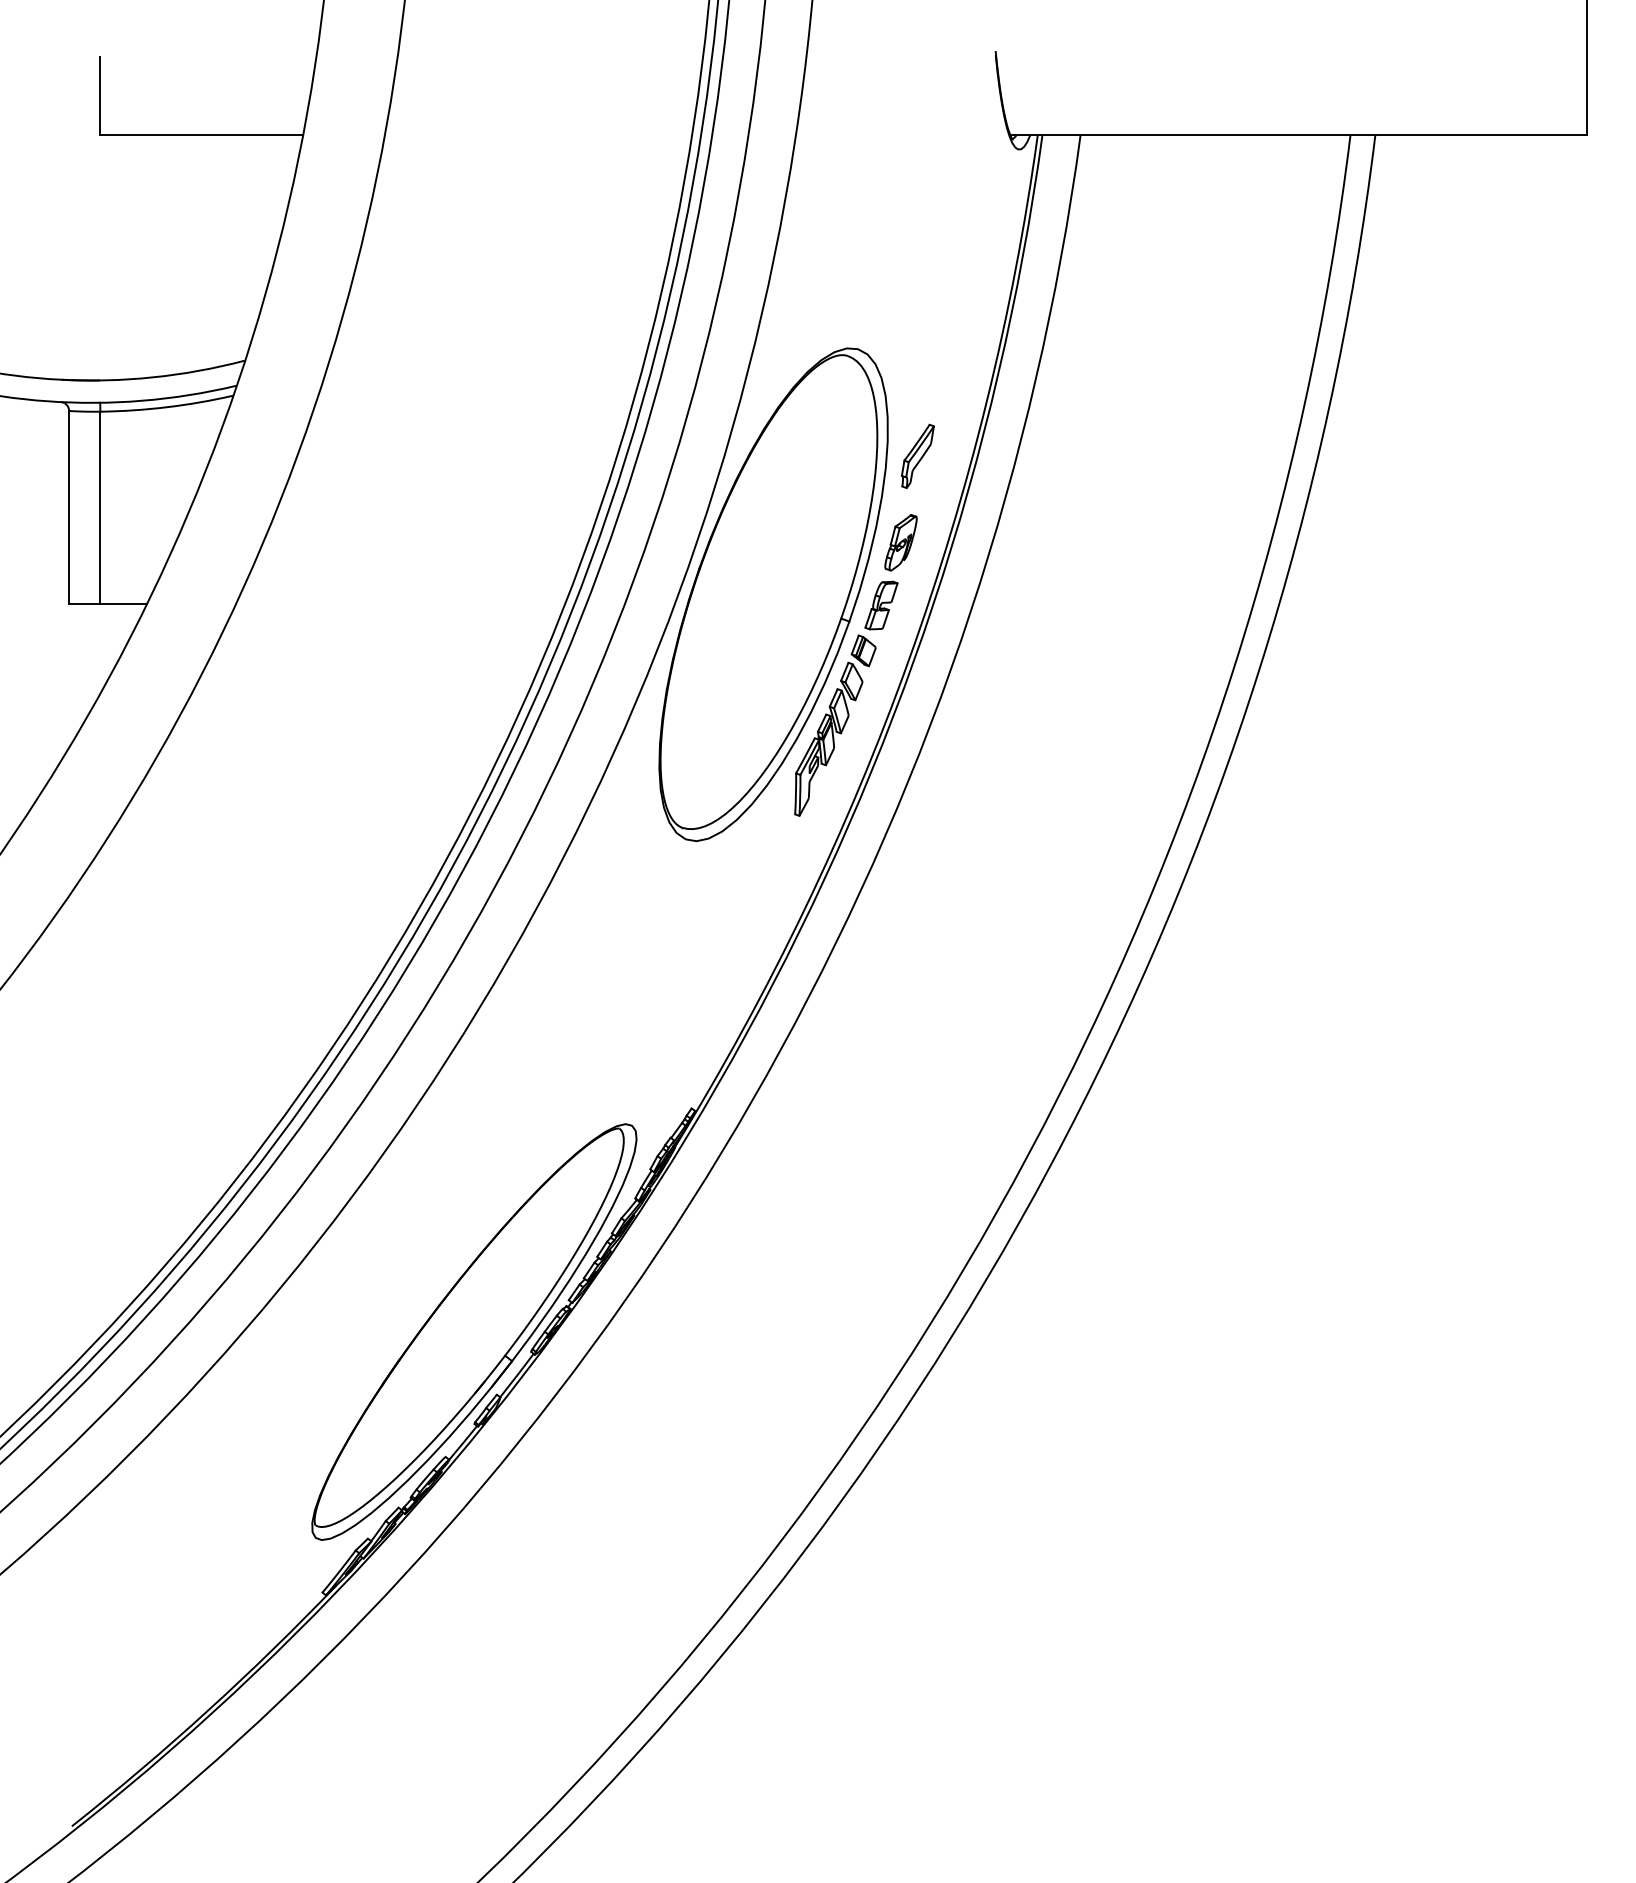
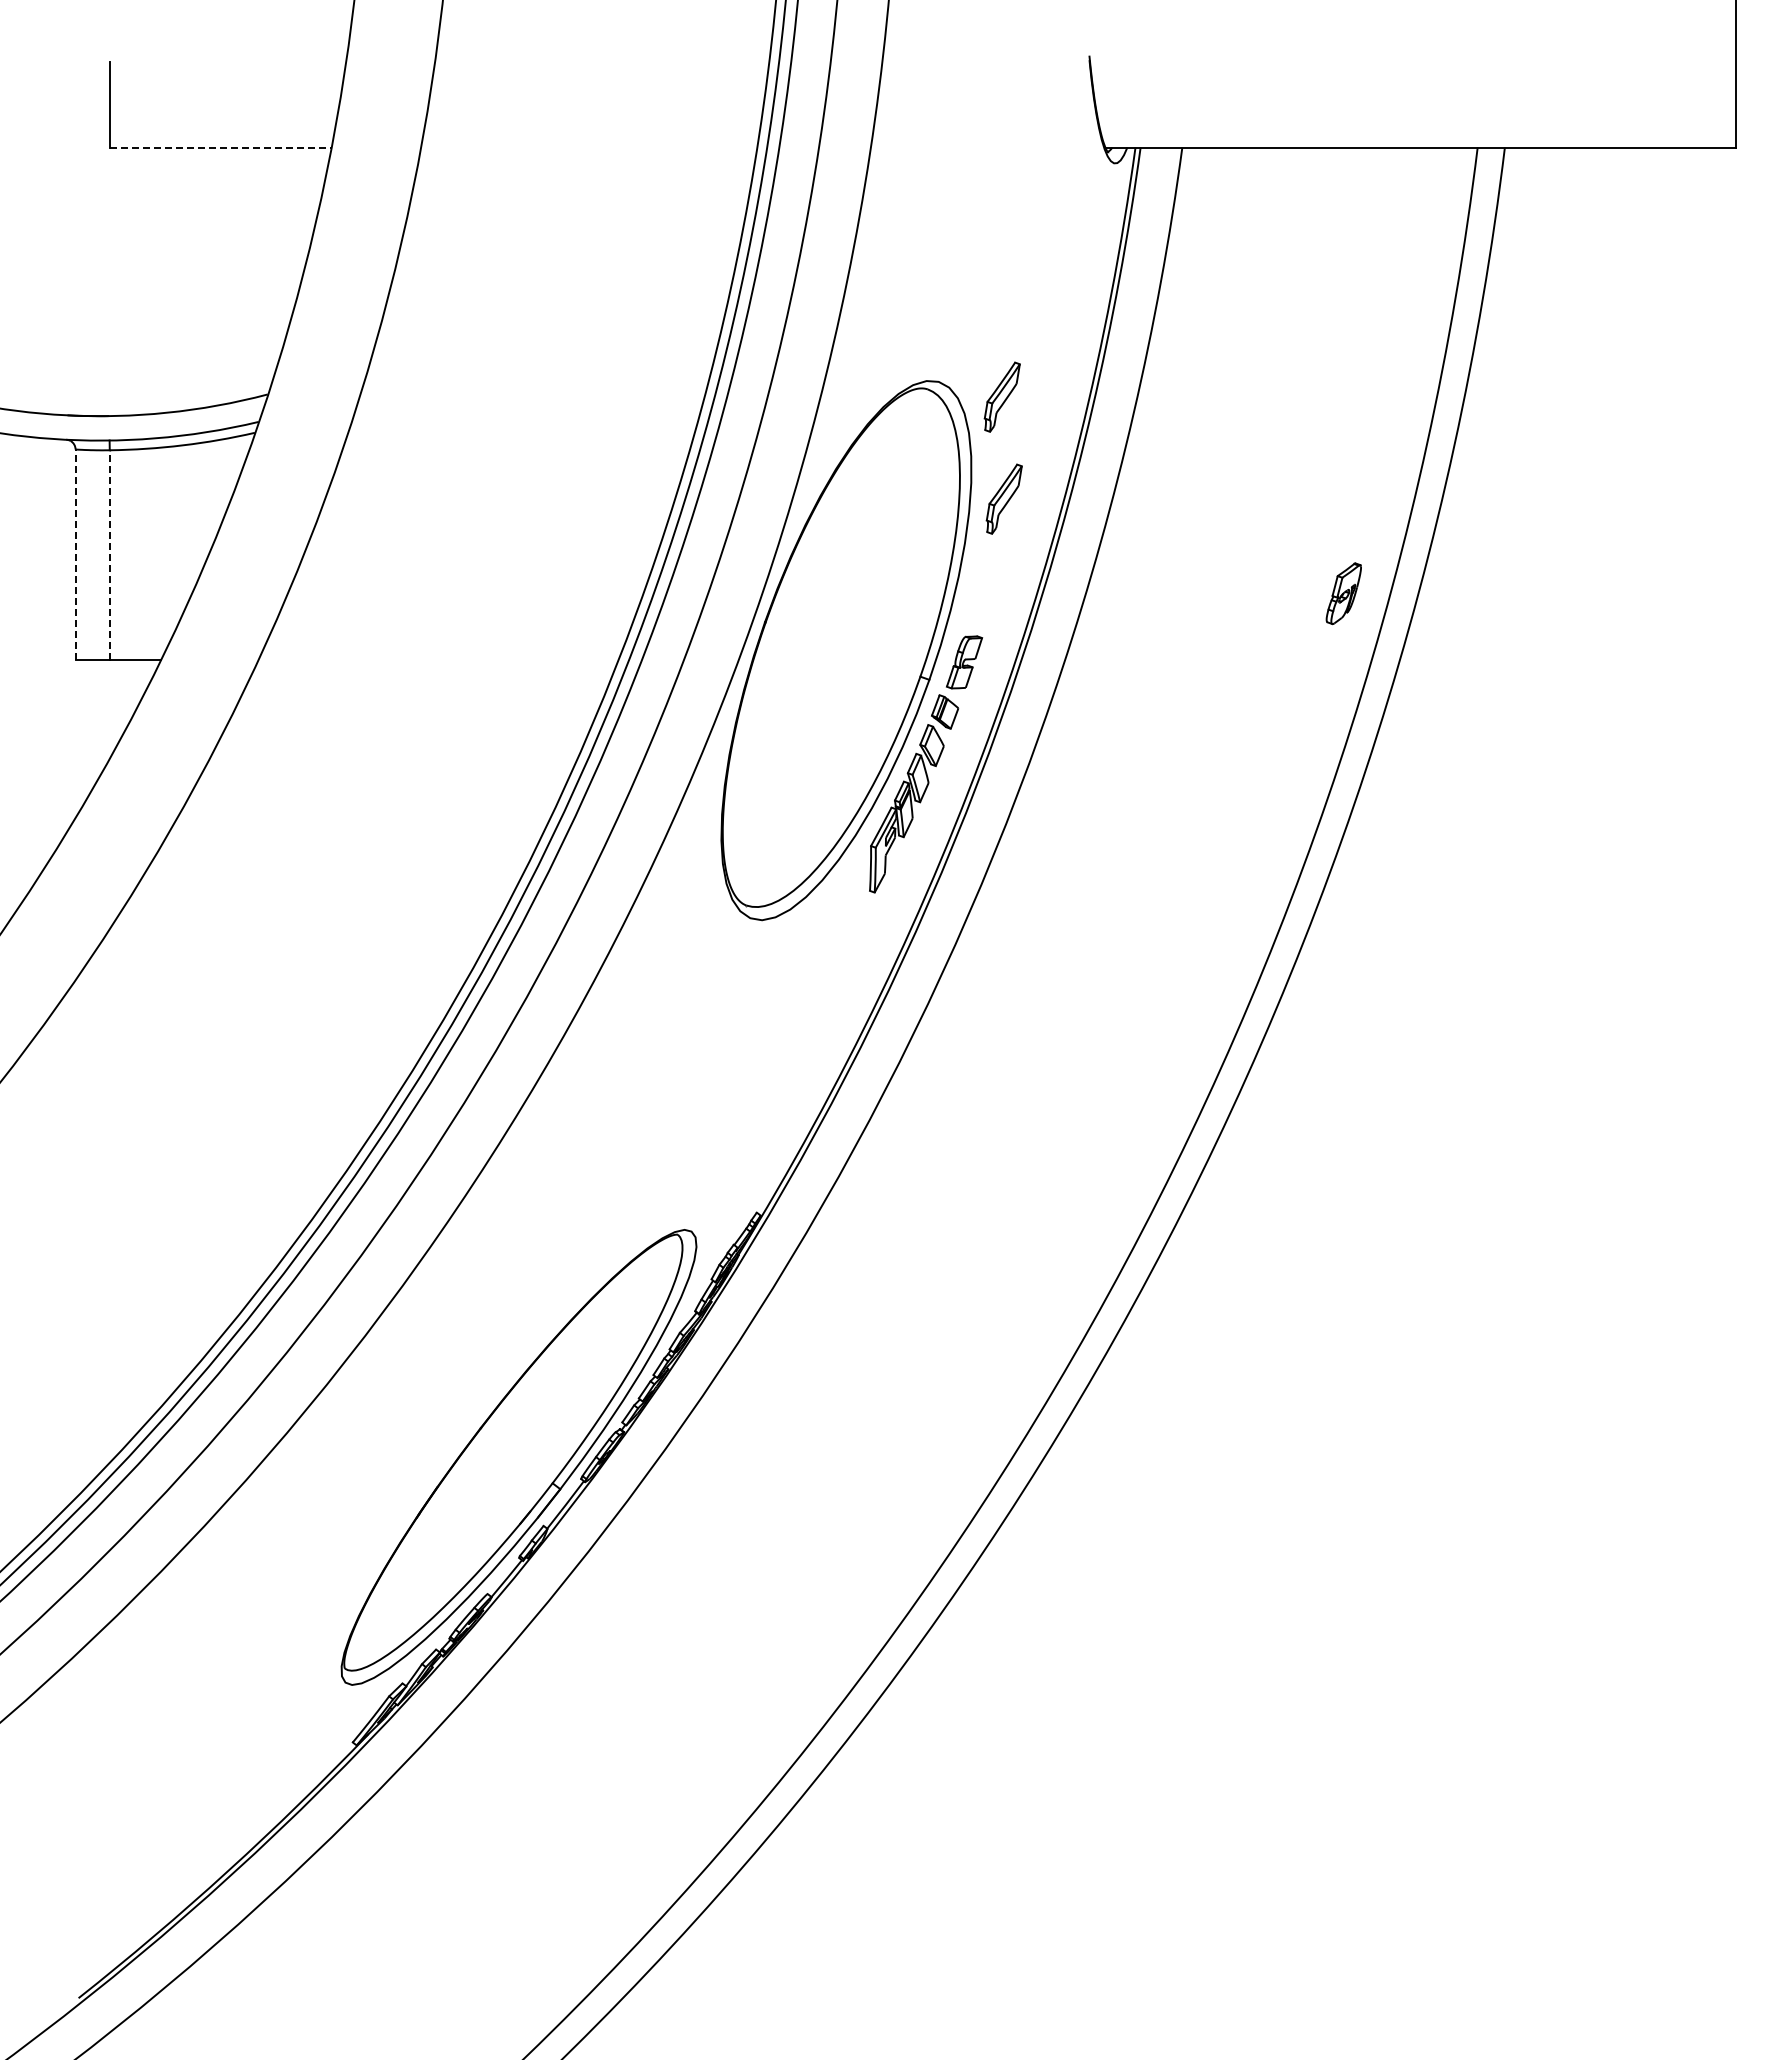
line: (201, 134) -> (220, 147), solid -> dashed
part: (915, 362) -> (1001, 396), added
line: (69, 506) -> (75, 554), solid -> dashed
line: (100, 506) -> (109, 554), solid -> dashed
part: (900, 542) -> (1343, 593), moved

